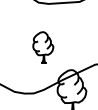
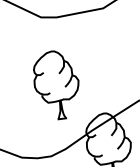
part: (43, 47) -> (57, 84), size x1.43

